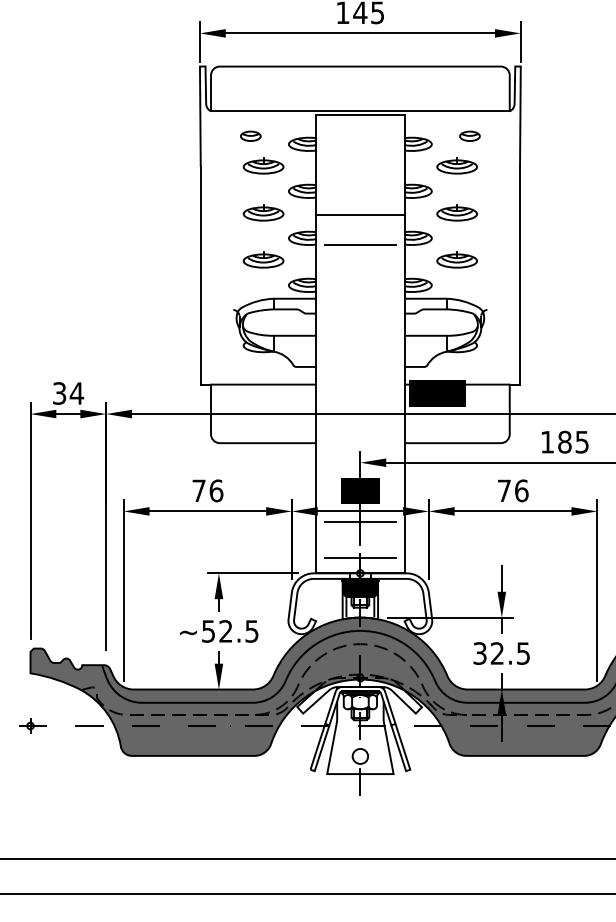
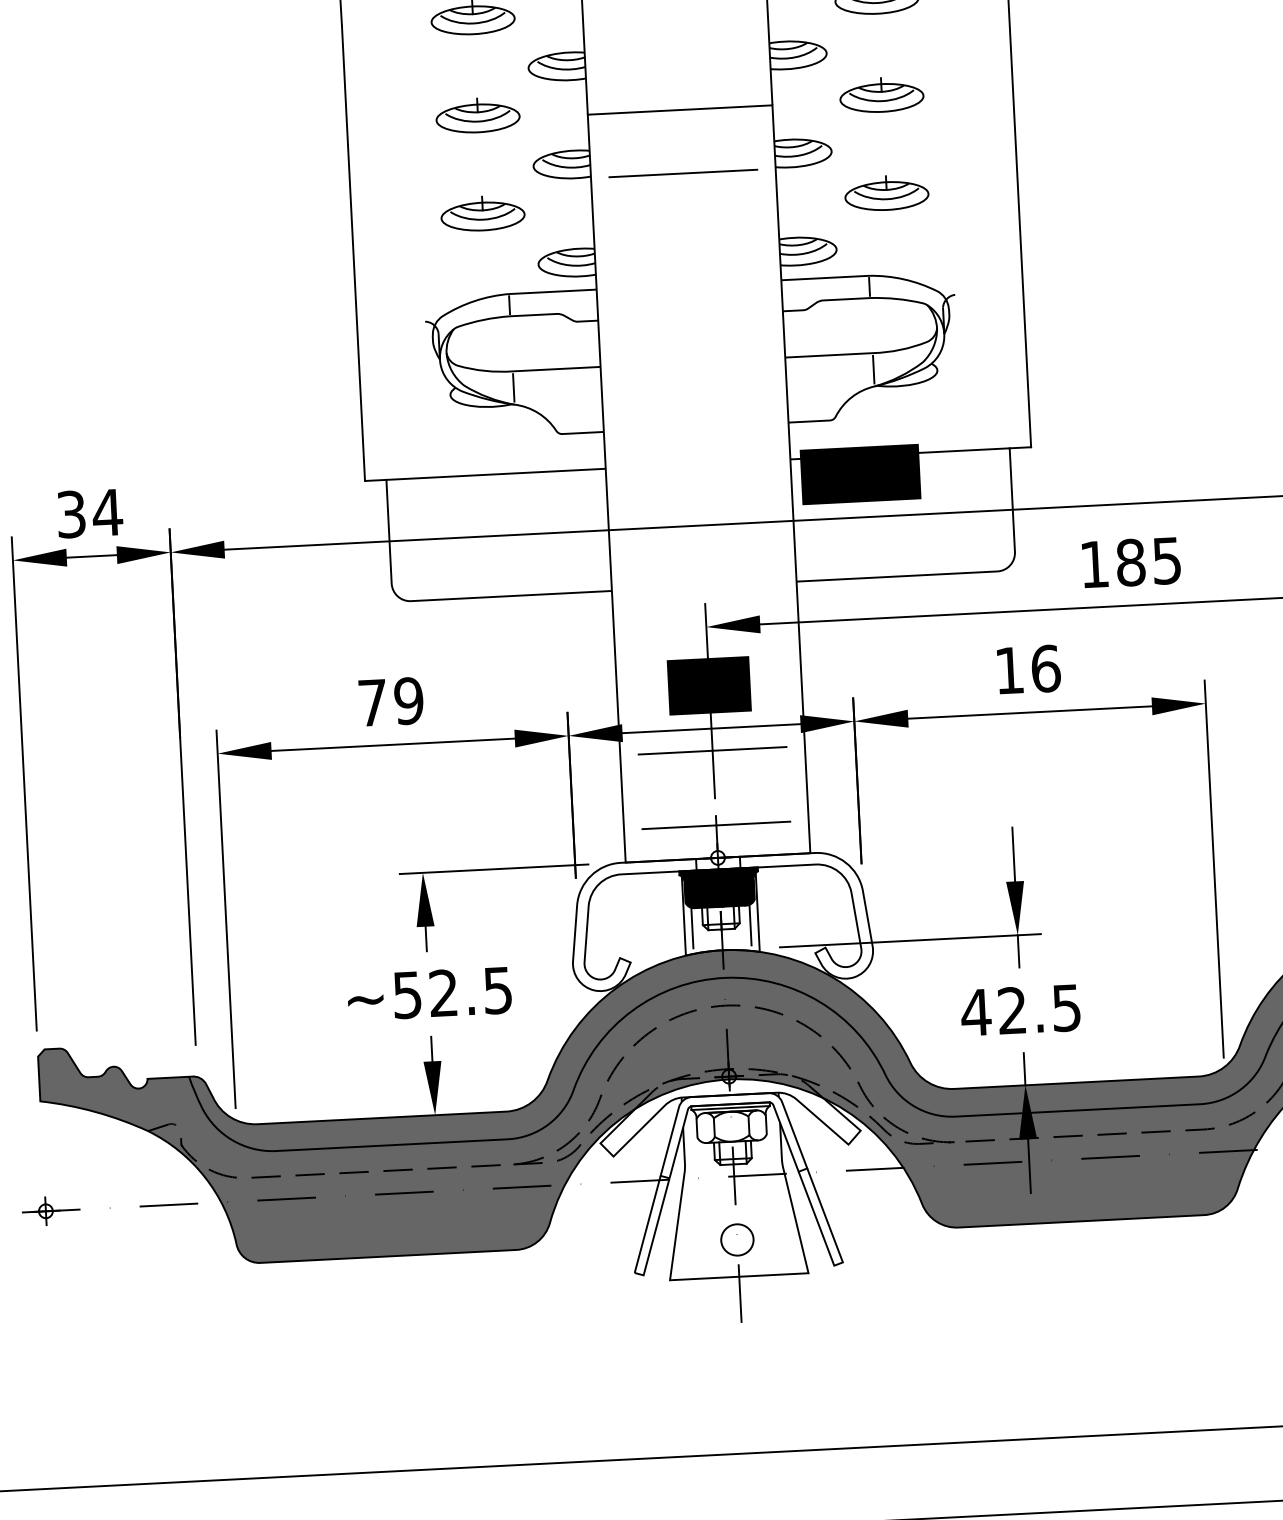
text: (216, 490) -> (409, 700), 76 -> 79
text: (504, 490) -> (1009, 669), 76 -> 16
text: (479, 653) -> (975, 1012), 32.5 -> 42.5

